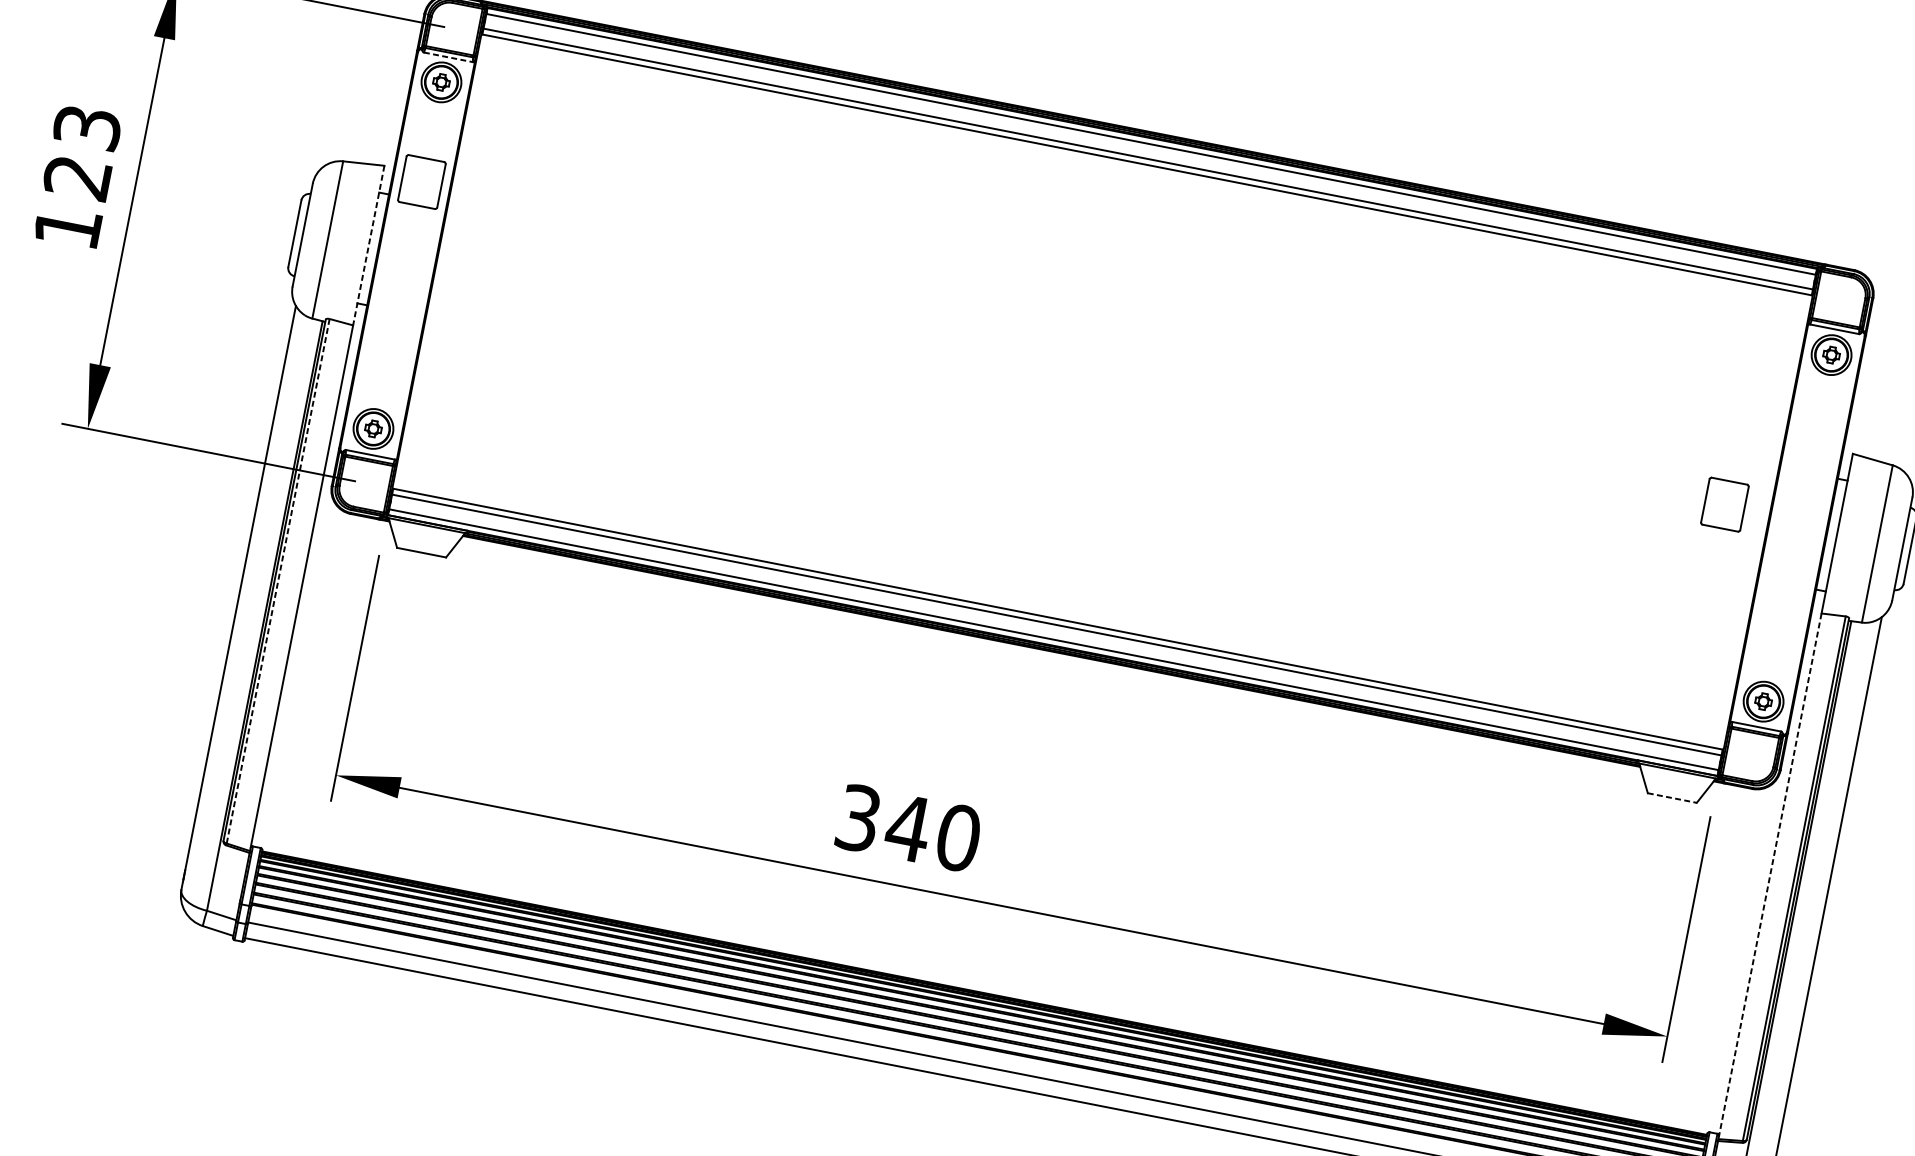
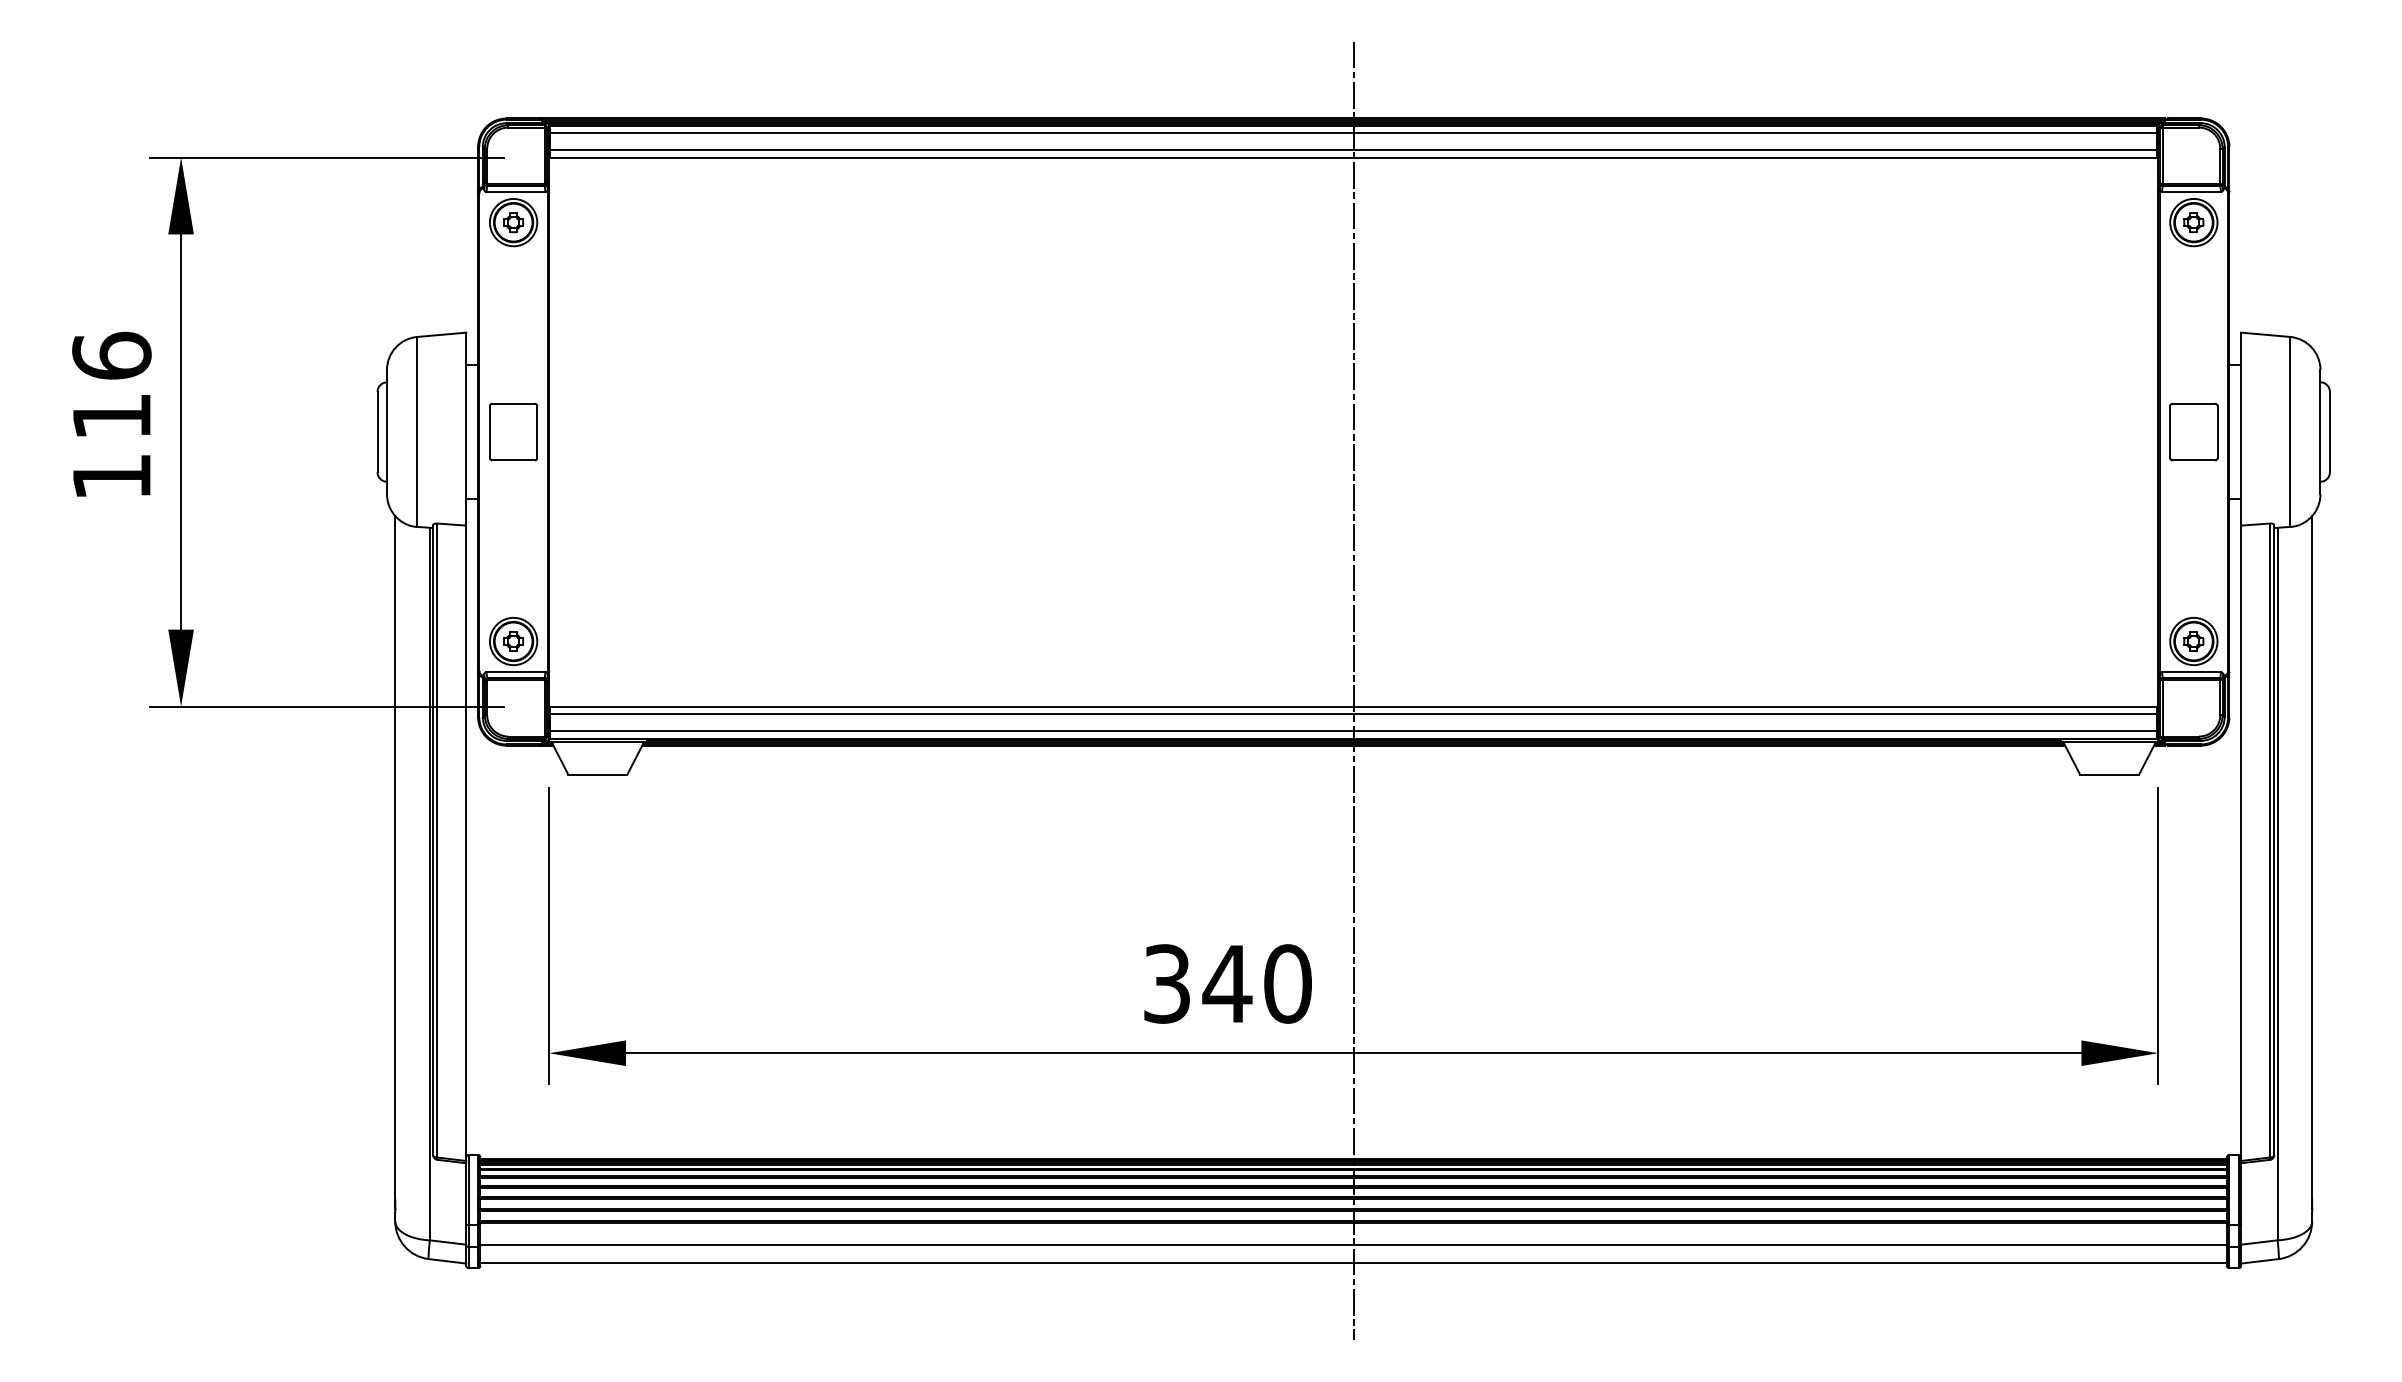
line: (448, 56) -> (515, 191), dashed -> solid
text: (82, 151) -> (111, 385), 123 -> 116
part: (421, 181) -> (513, 431), moved
line: (368, 245) -> (466, 429), dashed -> solid
part: (1724, 504) -> (2193, 431), moved
line: (278, 581) -> (437, 840), dashed -> solid
line: (1060, 605) -> (1353, 690), added
line: (1672, 798) -> (2109, 774), dashed -> solid
line: (1770, 876) -> (2241, 843), dashed -> solid

